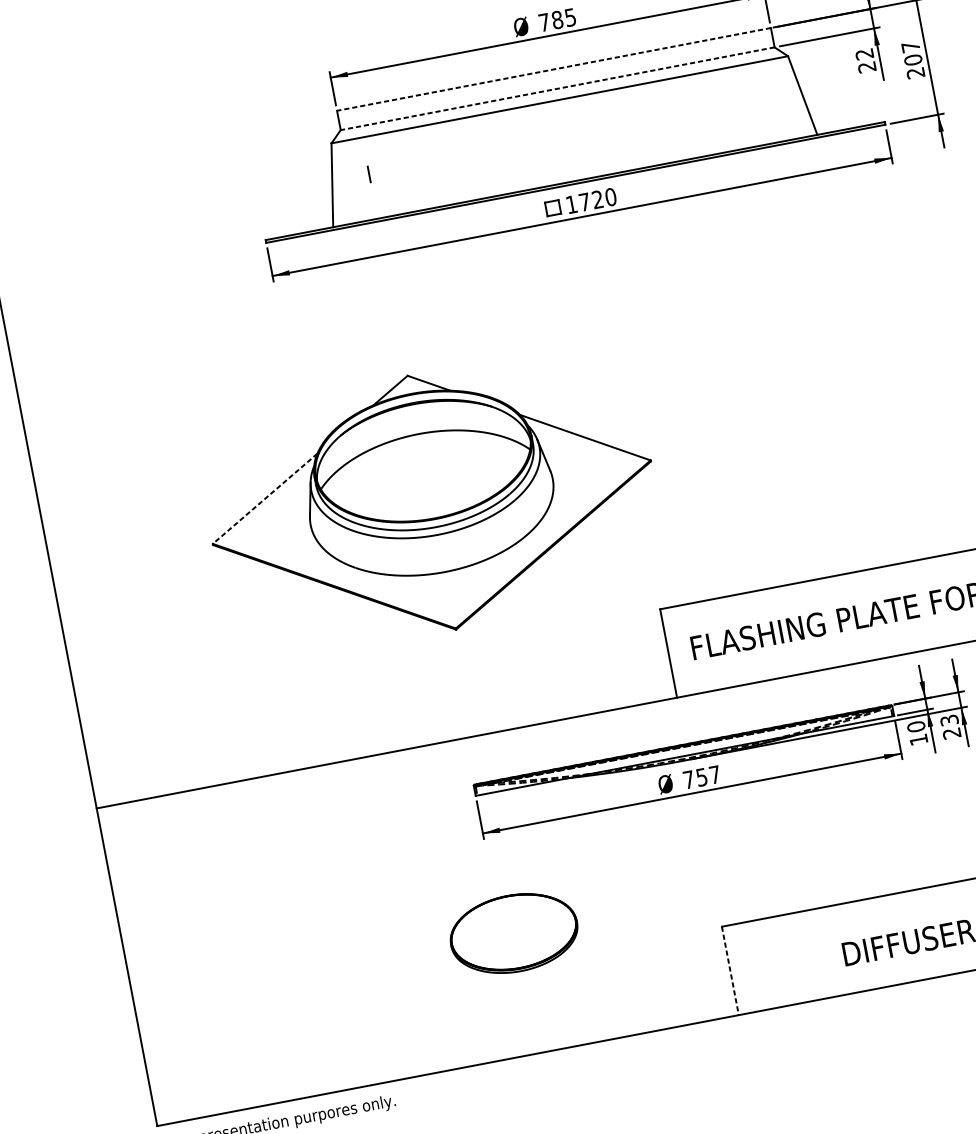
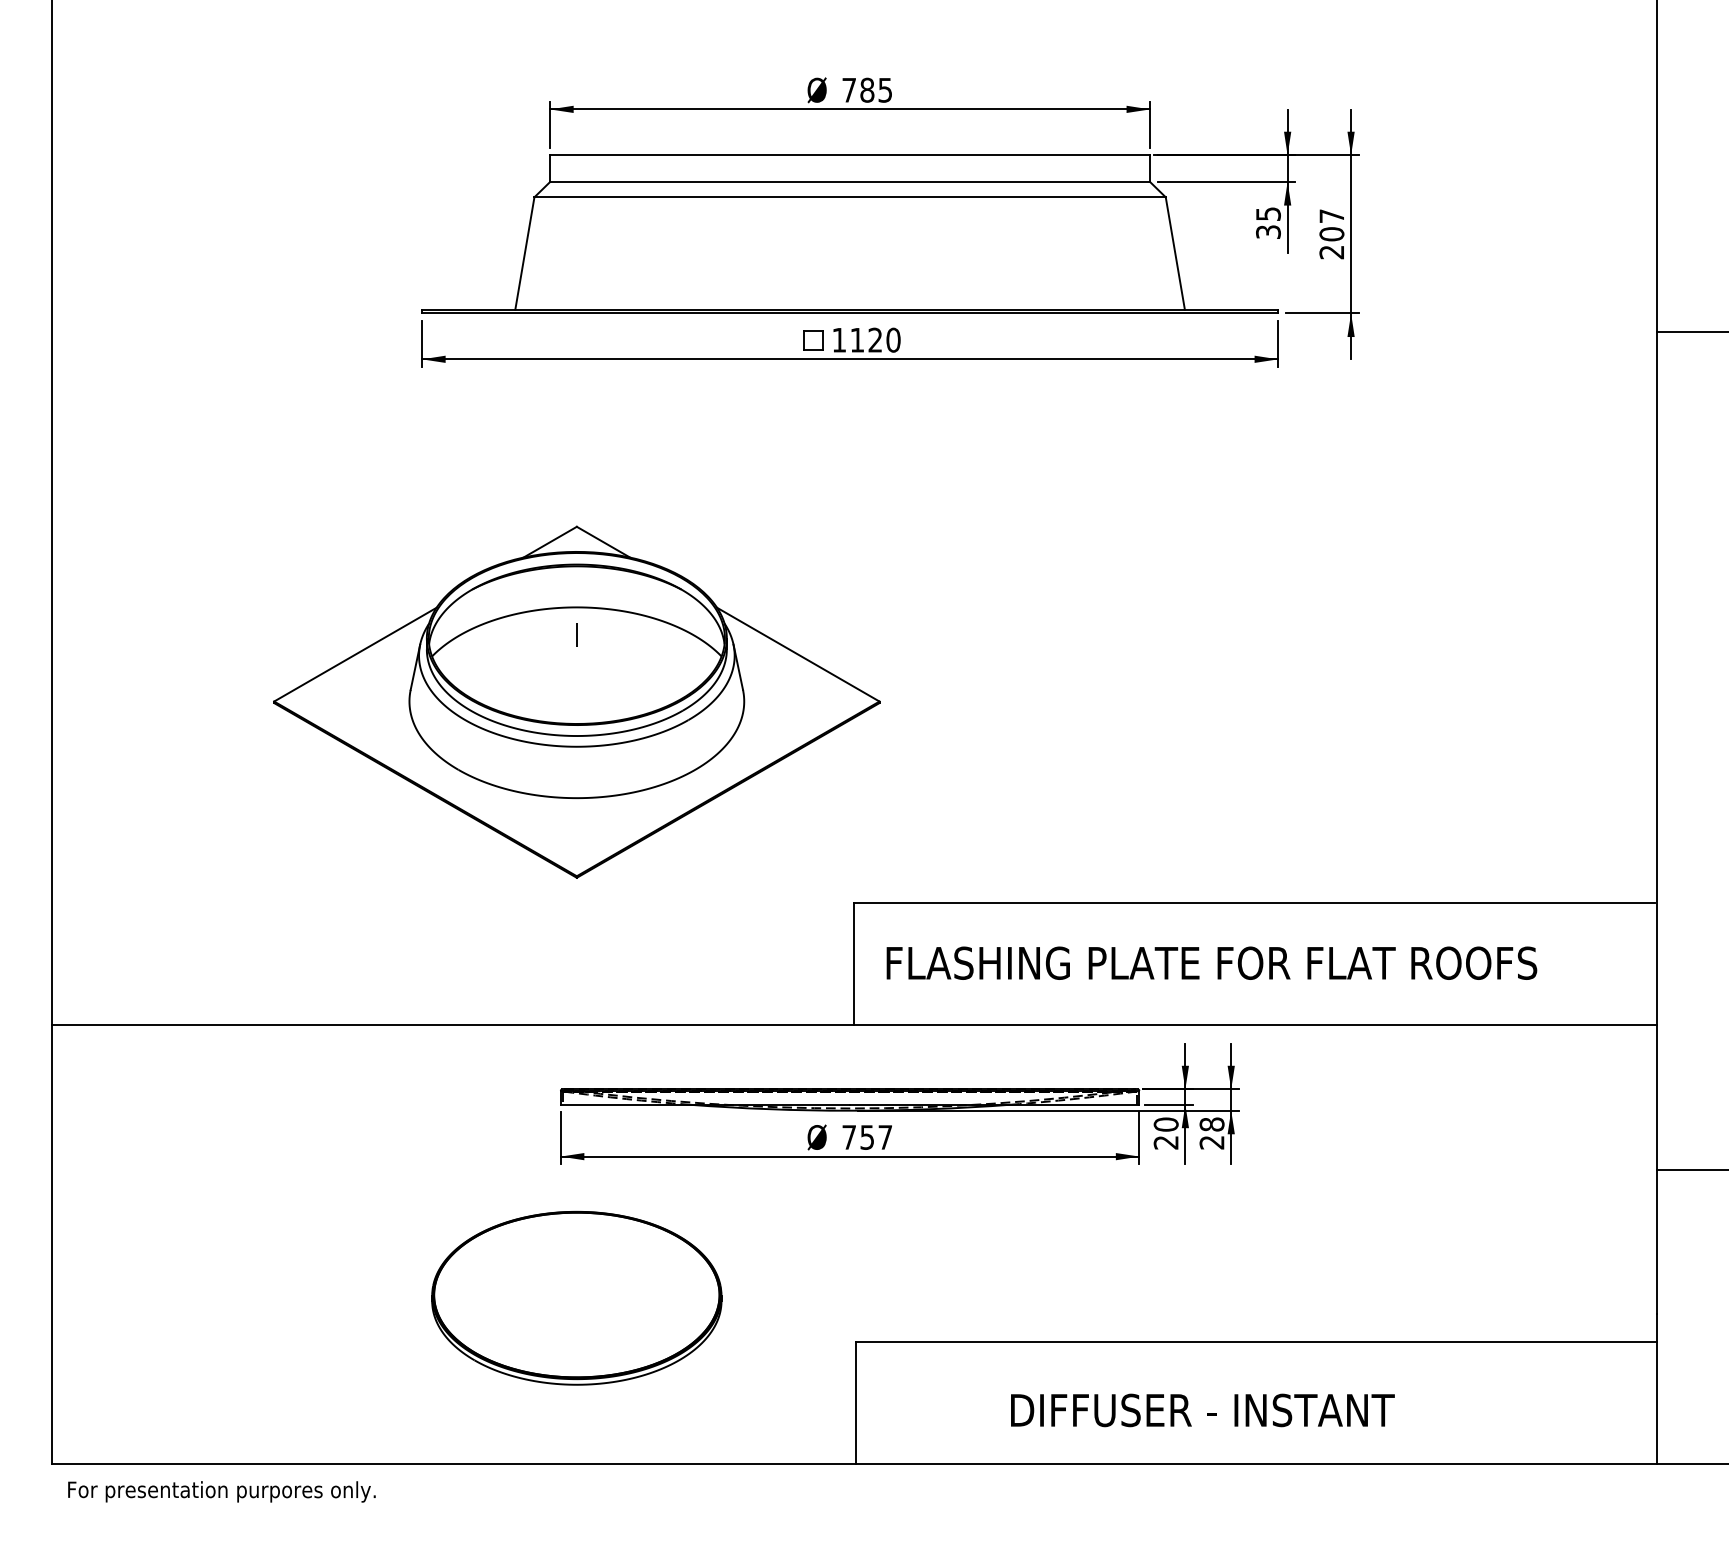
text: (865, 60) -> (1268, 222), 22 -> 35
line: (554, 69) -> (850, 155), dashed -> solid
line: (558, 89) -> (850, 182), dashed -> solid
line: (368, 173) -> (576, 634), moved
text: (584, 202) -> (856, 340), 1720 -> 1120
line: (265, 498) -> (355, 654), dashed -> solid
text: (949, 720) -> (1211, 1124), 23 -> 28
text: (918, 739) -> (1165, 1142), 10 -> 20
part: (513, 933) -> (576, 1297), size x1.67
line: (730, 971) -> (855, 1403), dashed -> solid

